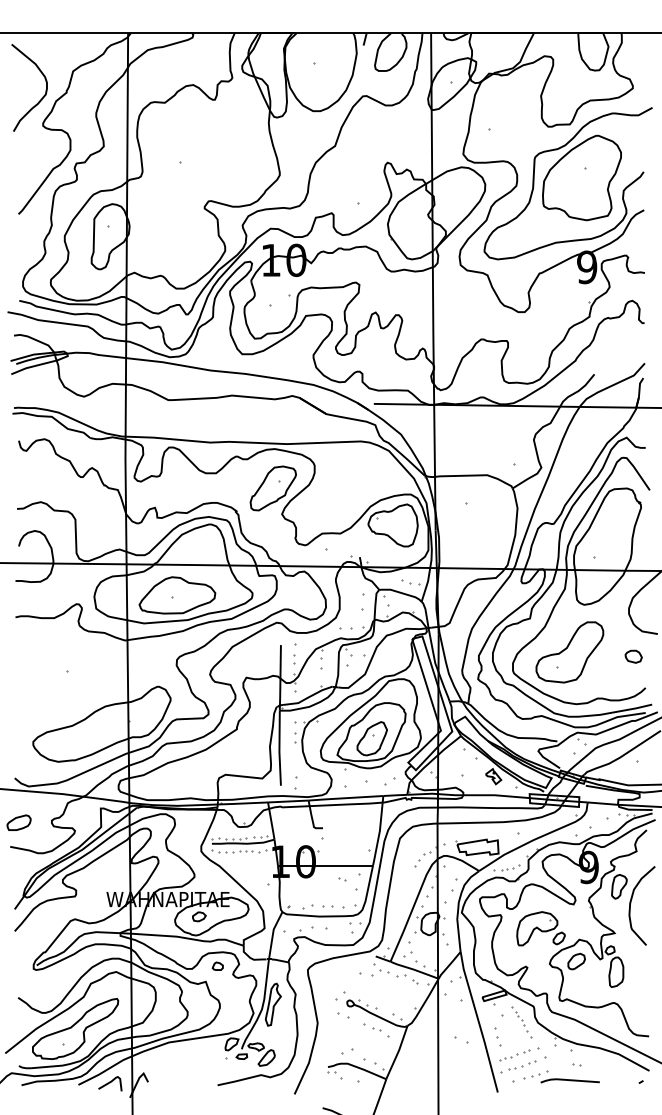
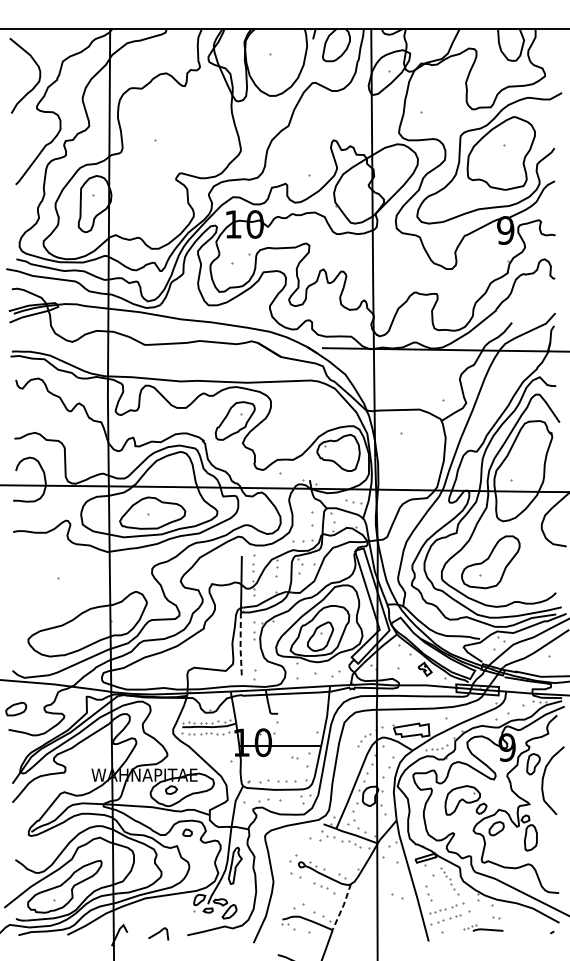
part: (633, 656) -> (545, 565), removed
line: (279, 749) -> (240, 645), solid -> dashed
line: (397, 1053) -> (342, 907), solid -> dashed
part: (561, 1076) -> (483, 927), size x0.6
curve: (110, 1083) -> (158, 933), moved

